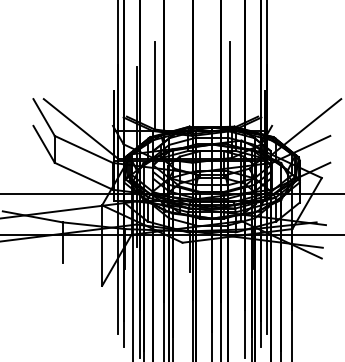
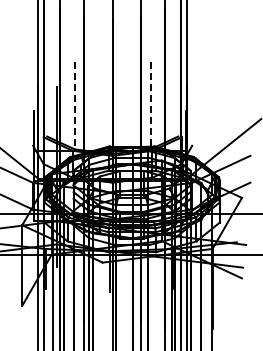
line: (154, 85) -> (74, 105), solid -> dashed
line: (230, 85) -> (150, 105), solid -> dashed

